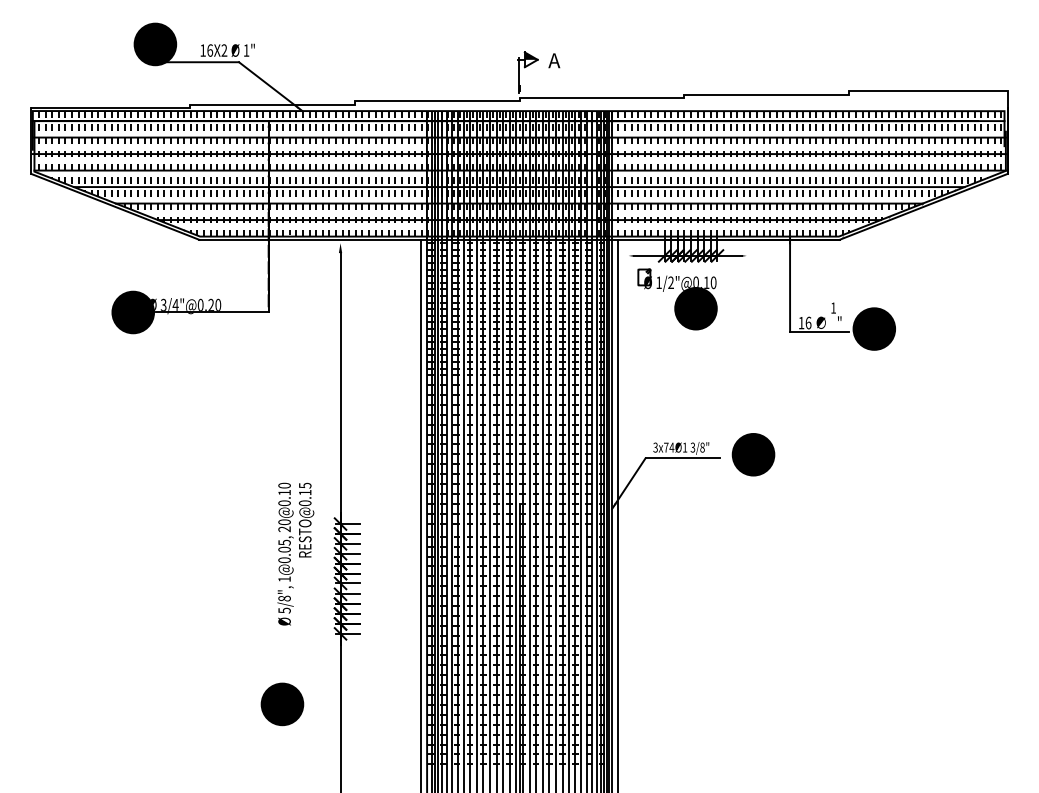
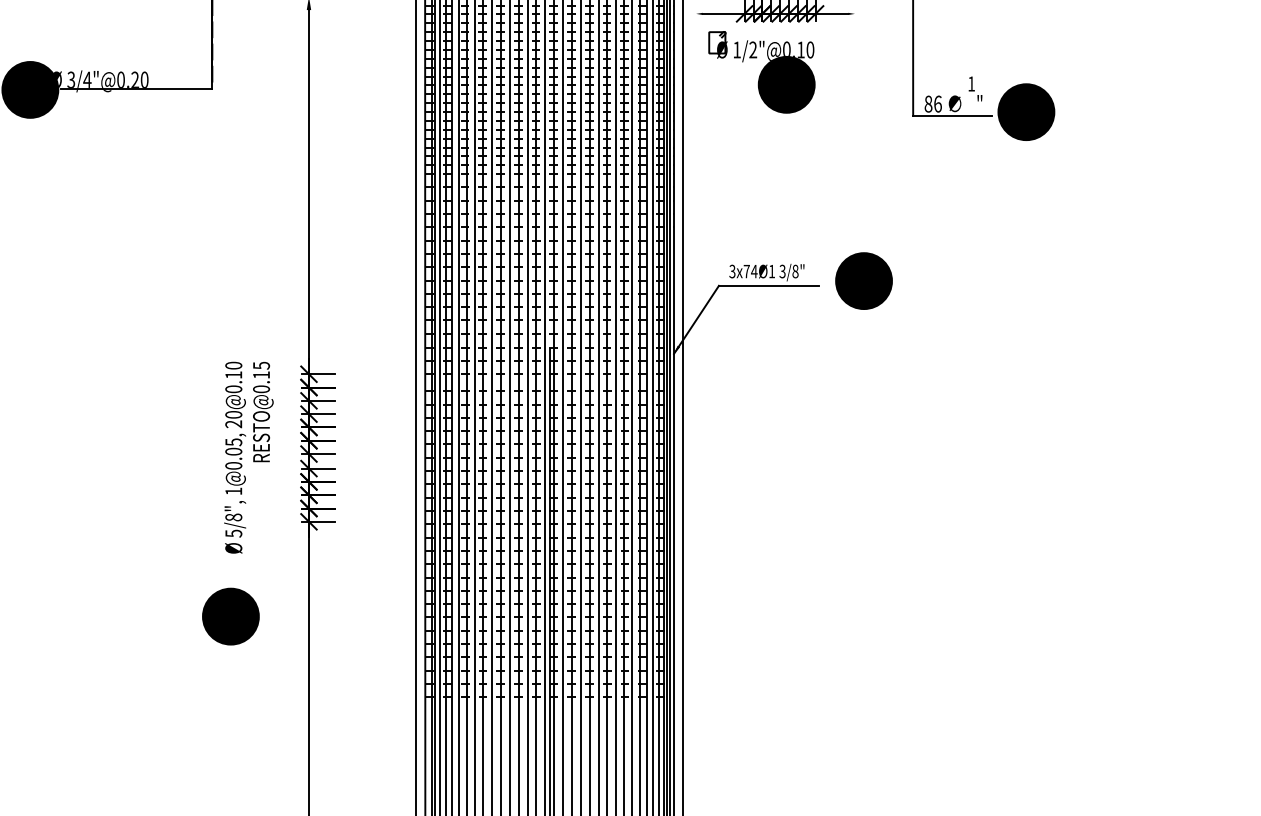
text: (801, 322) -> (928, 103), 16 -> 86
text: (295, 553) -> (248, 456), moved

